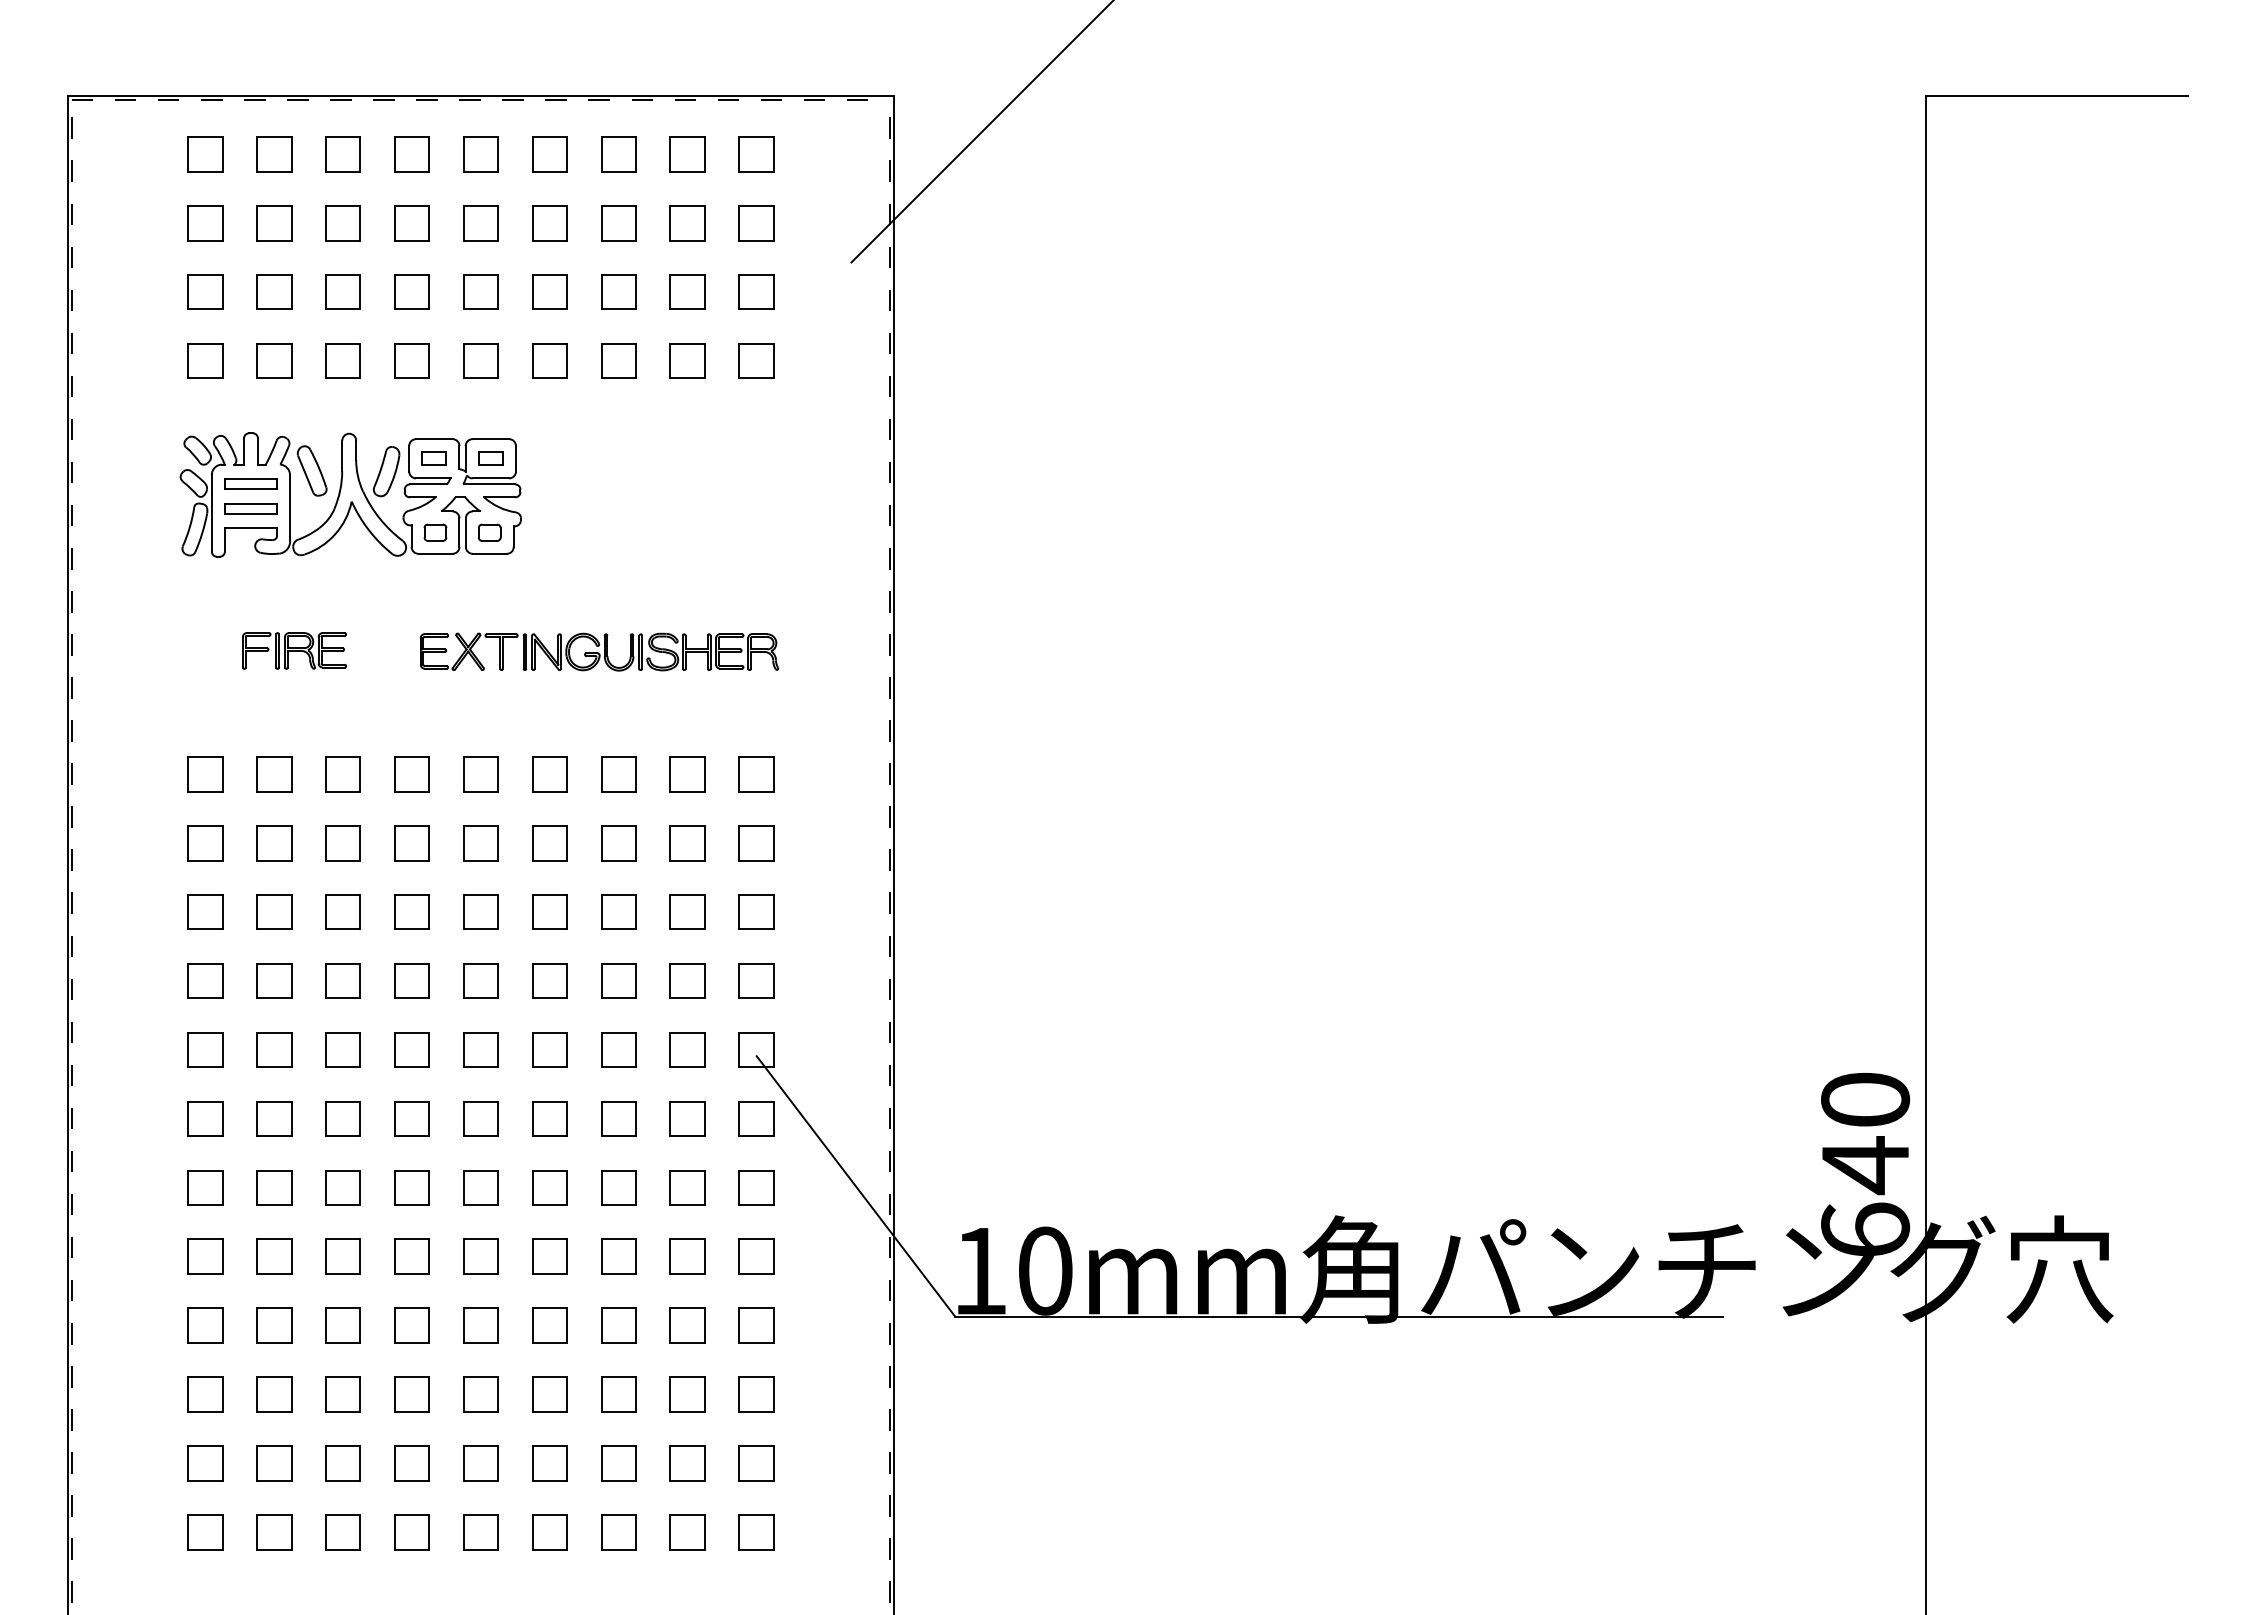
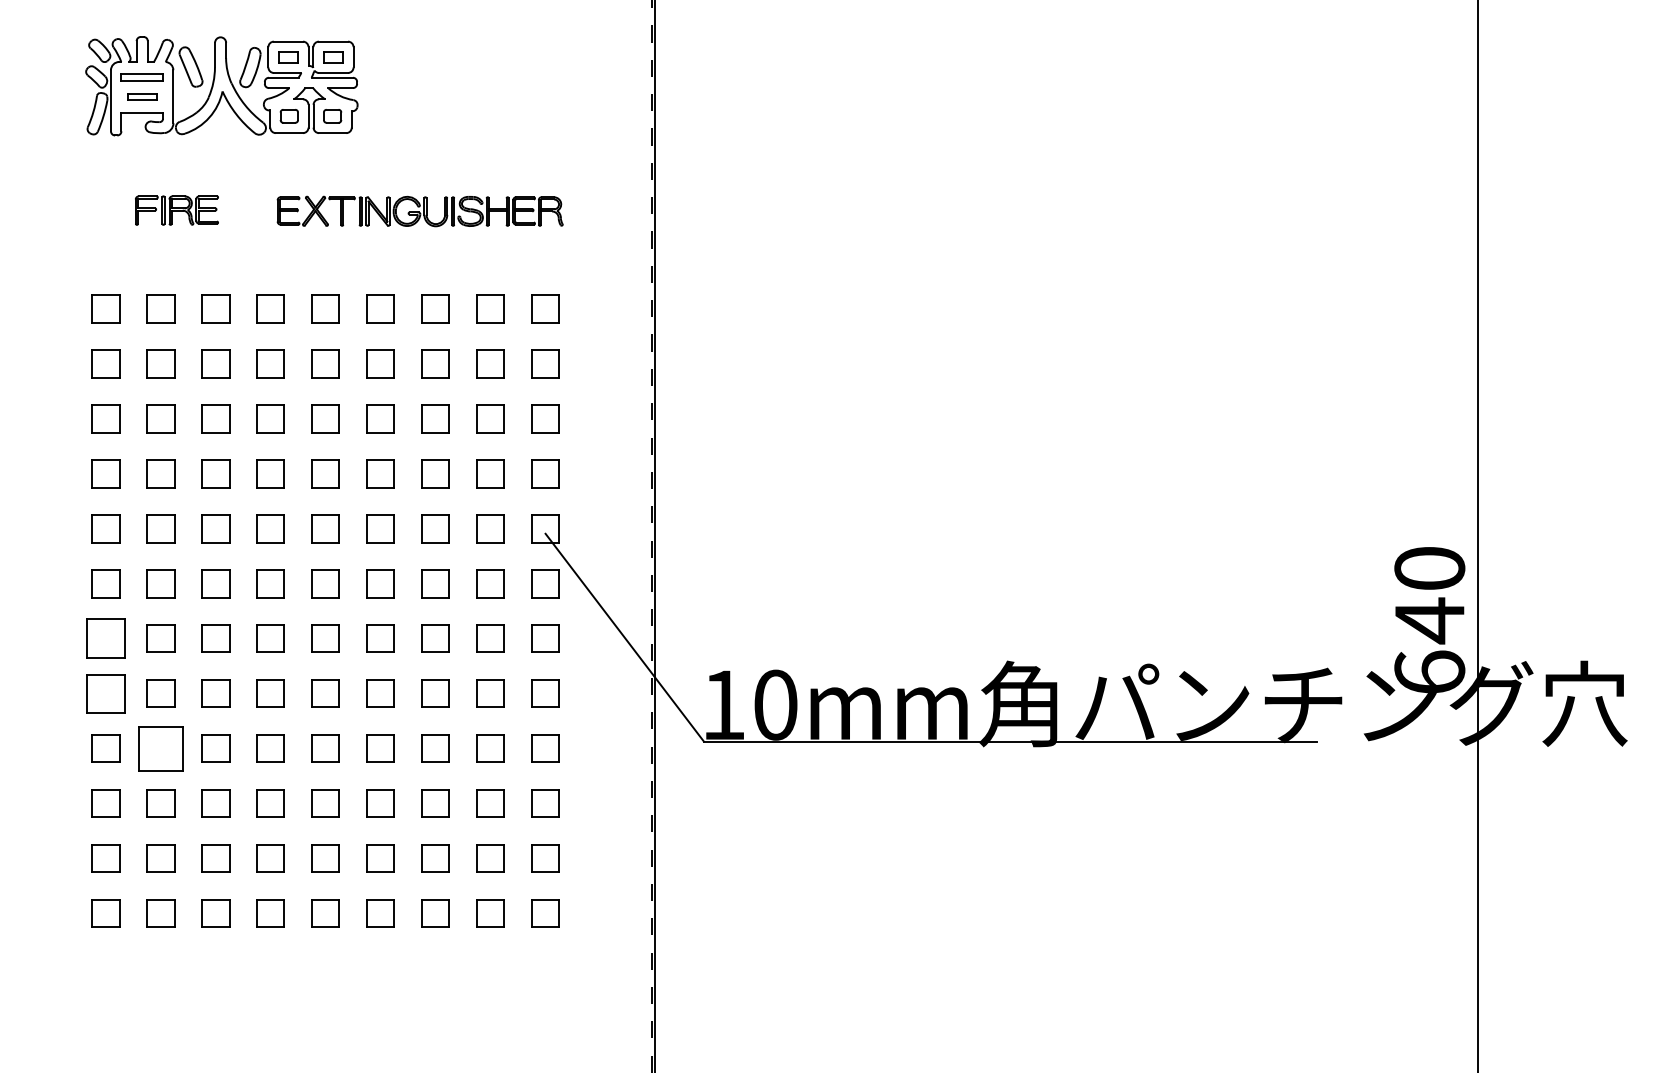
part: (250, 508) -> (141, 96), size x0.7
part: (205, 1187) -> (105, 638), size x1.4
part: (205, 1256) -> (105, 693), size x1.4
part: (274, 1325) -> (160, 748), size x1.6

